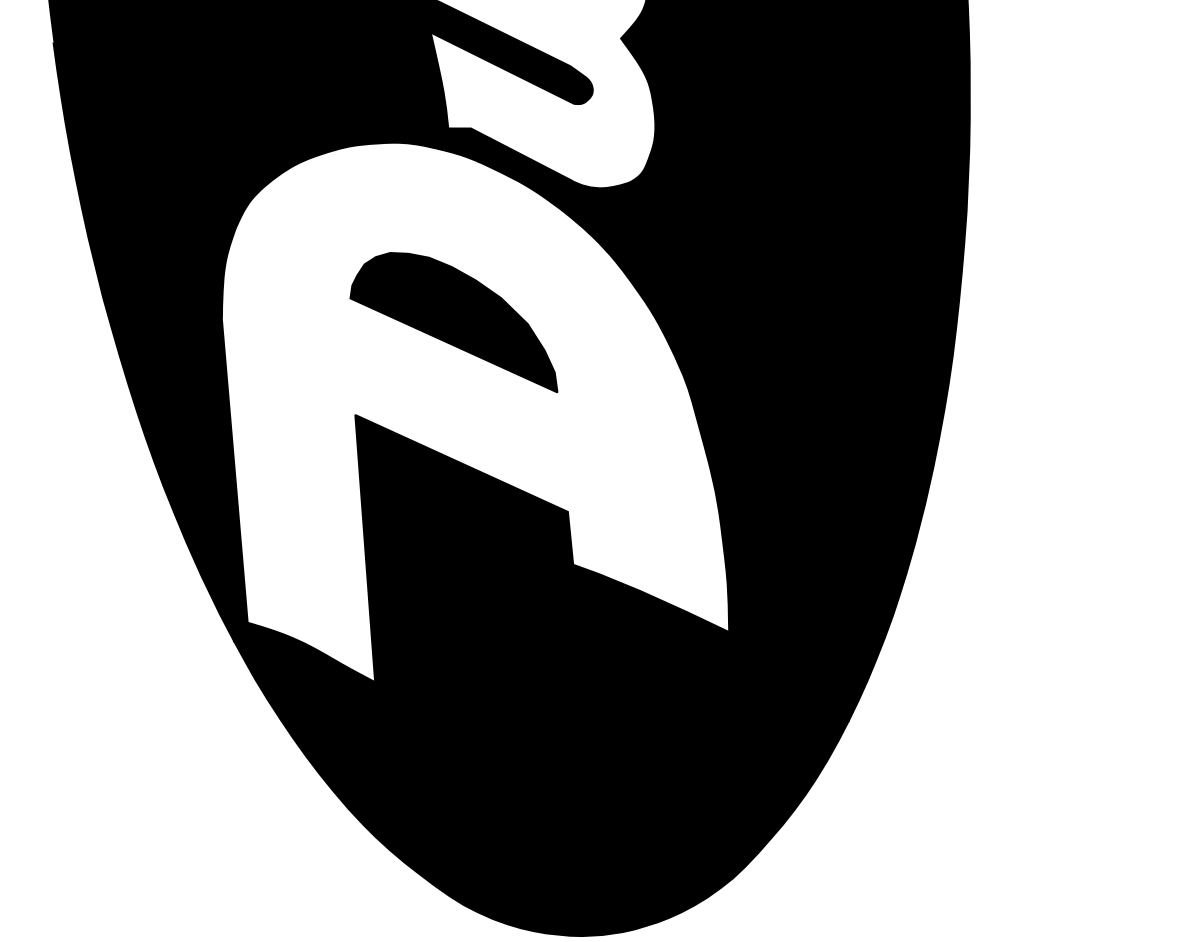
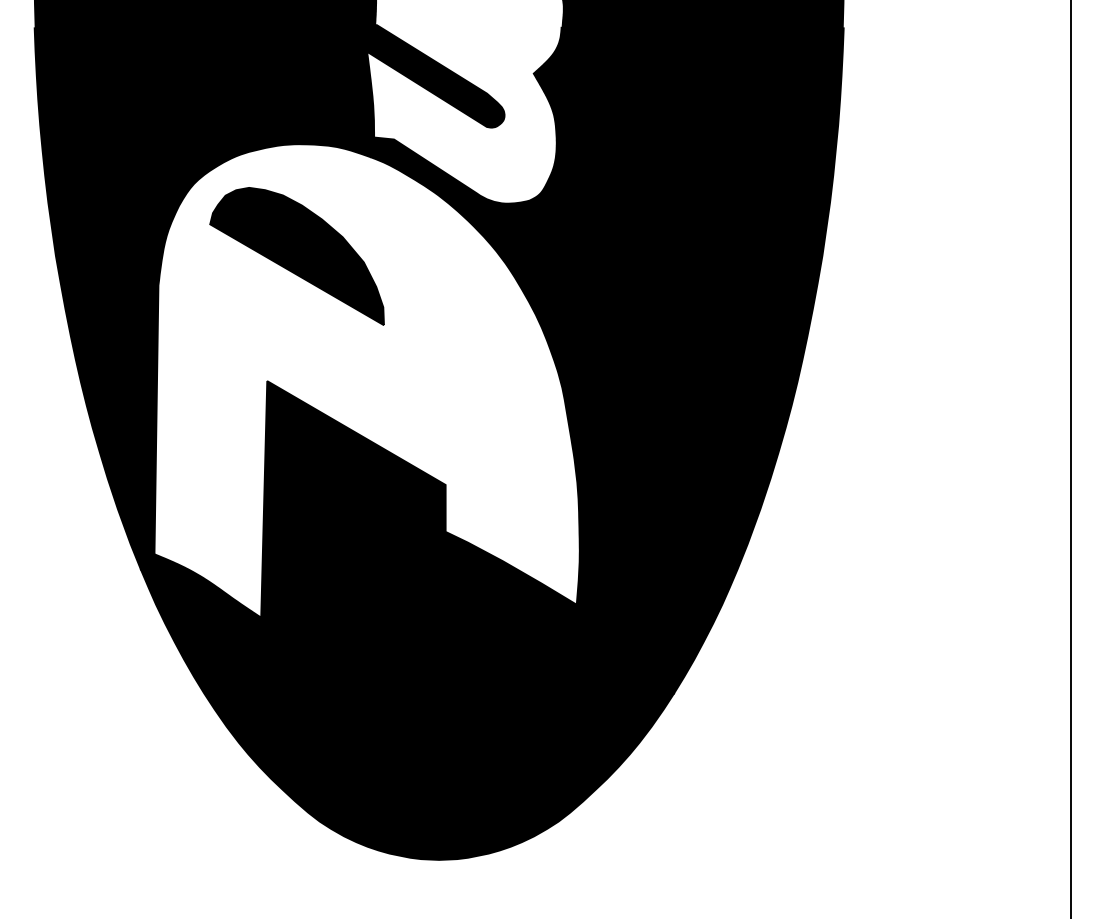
part: (451, 324) -> (296, 256), moved

